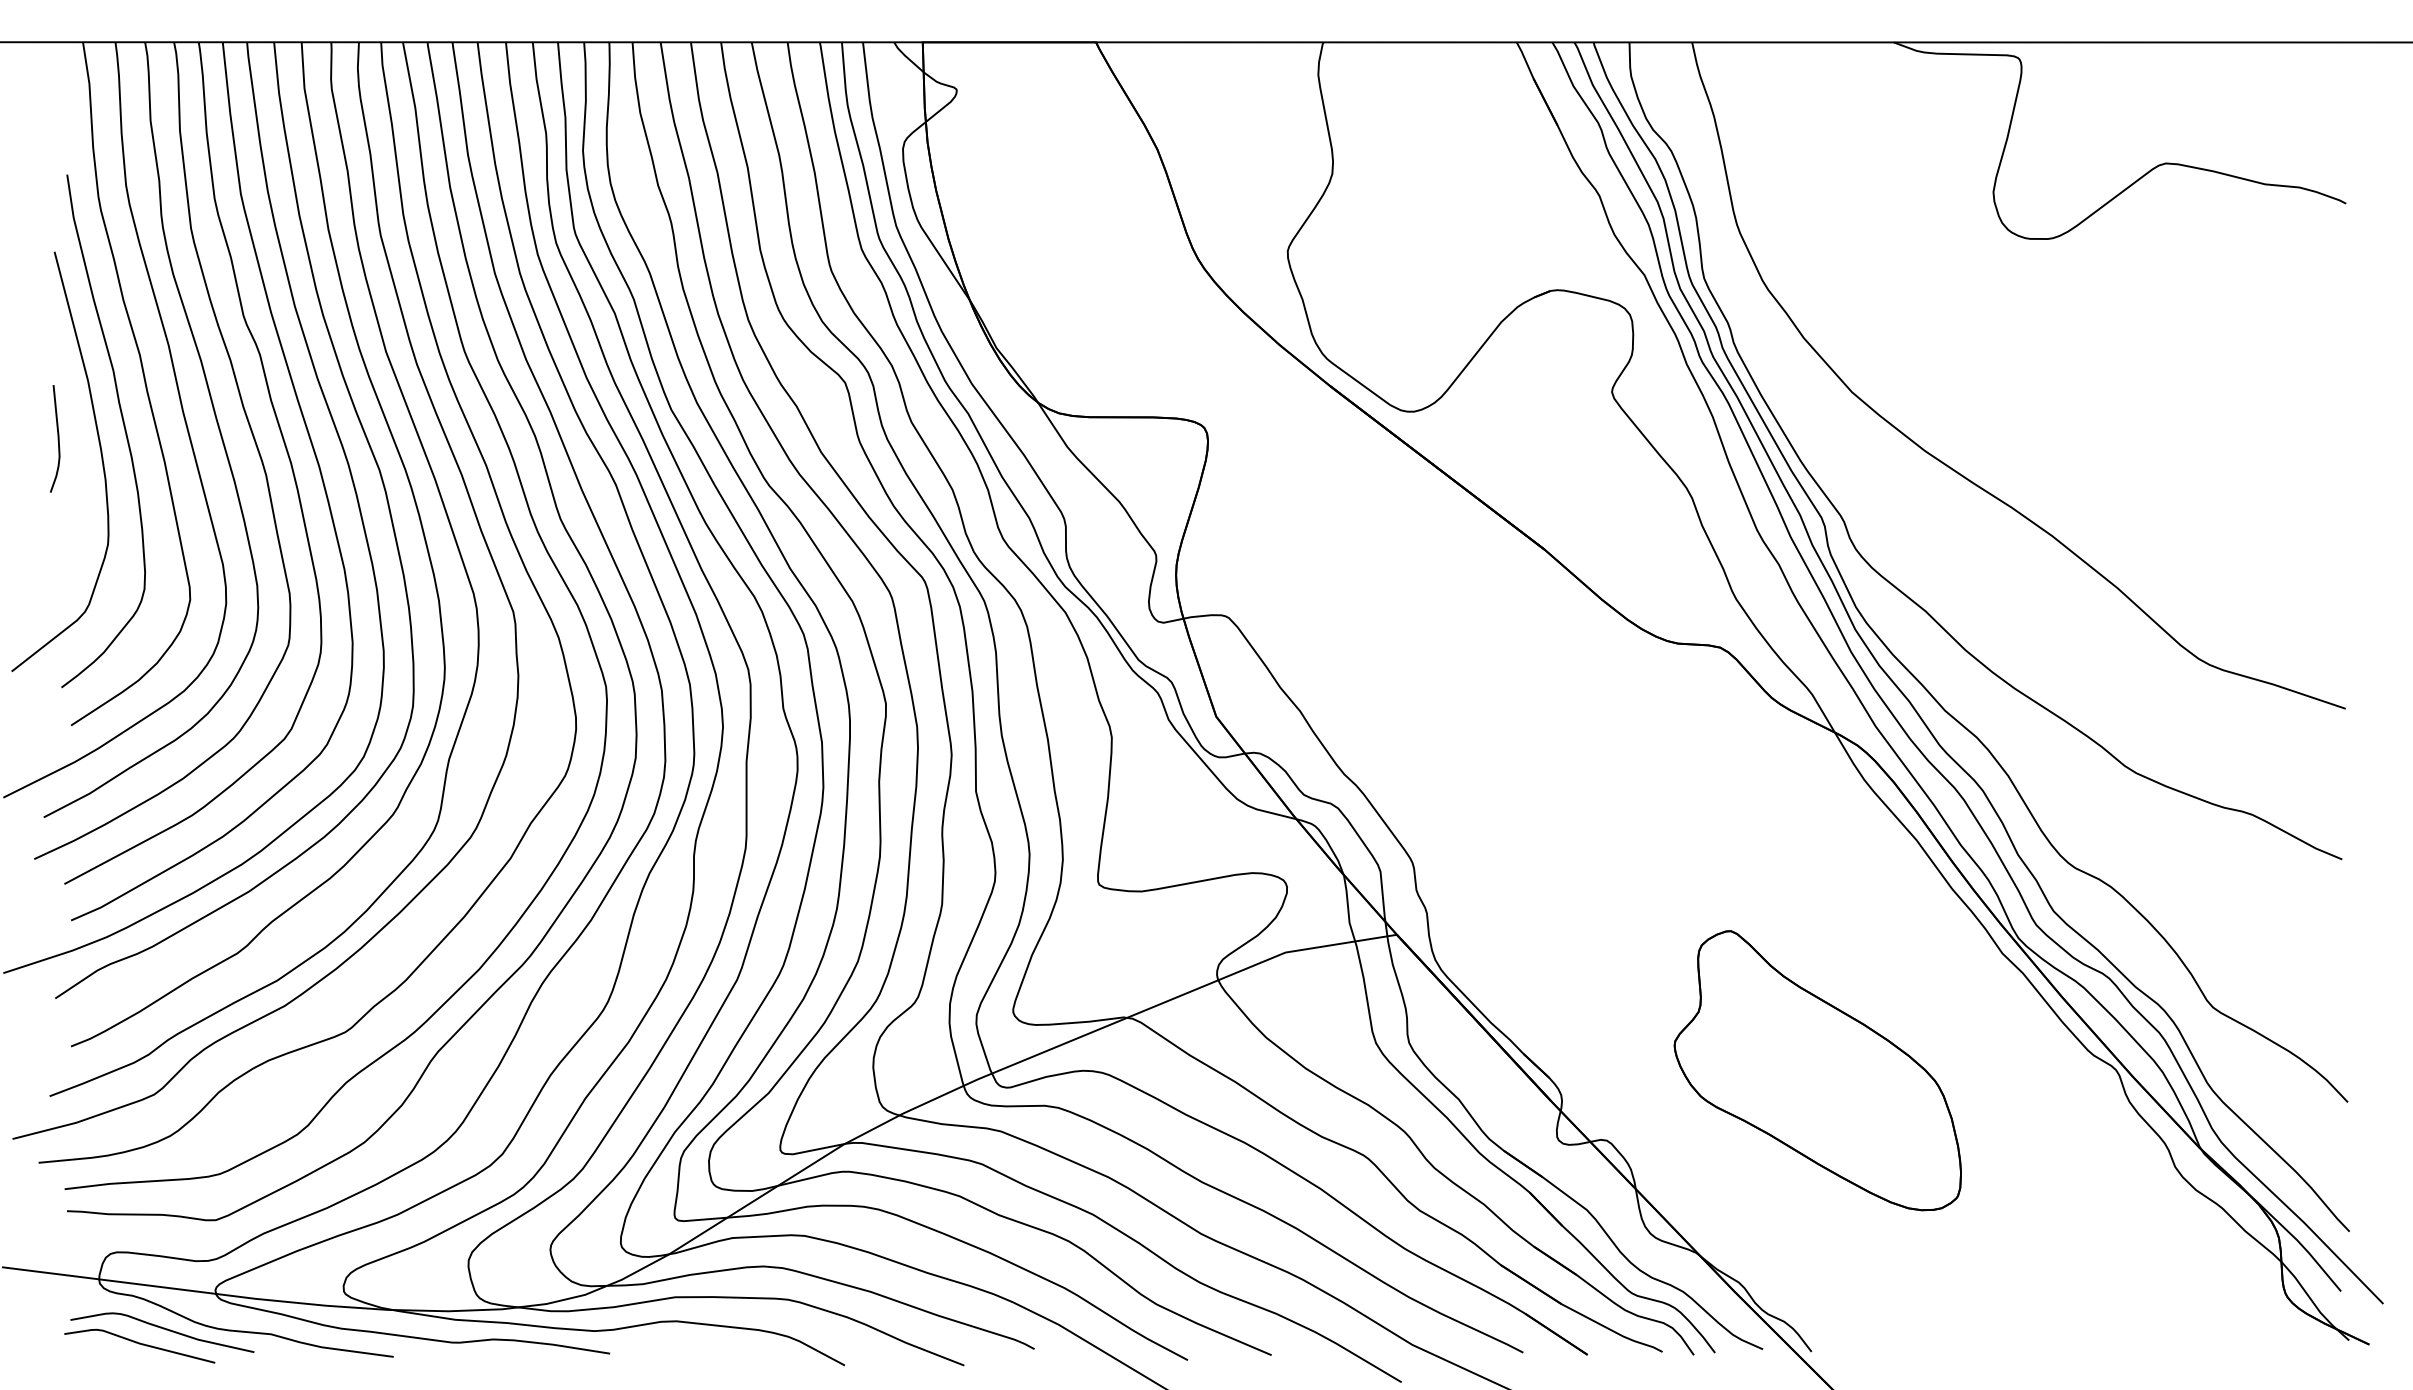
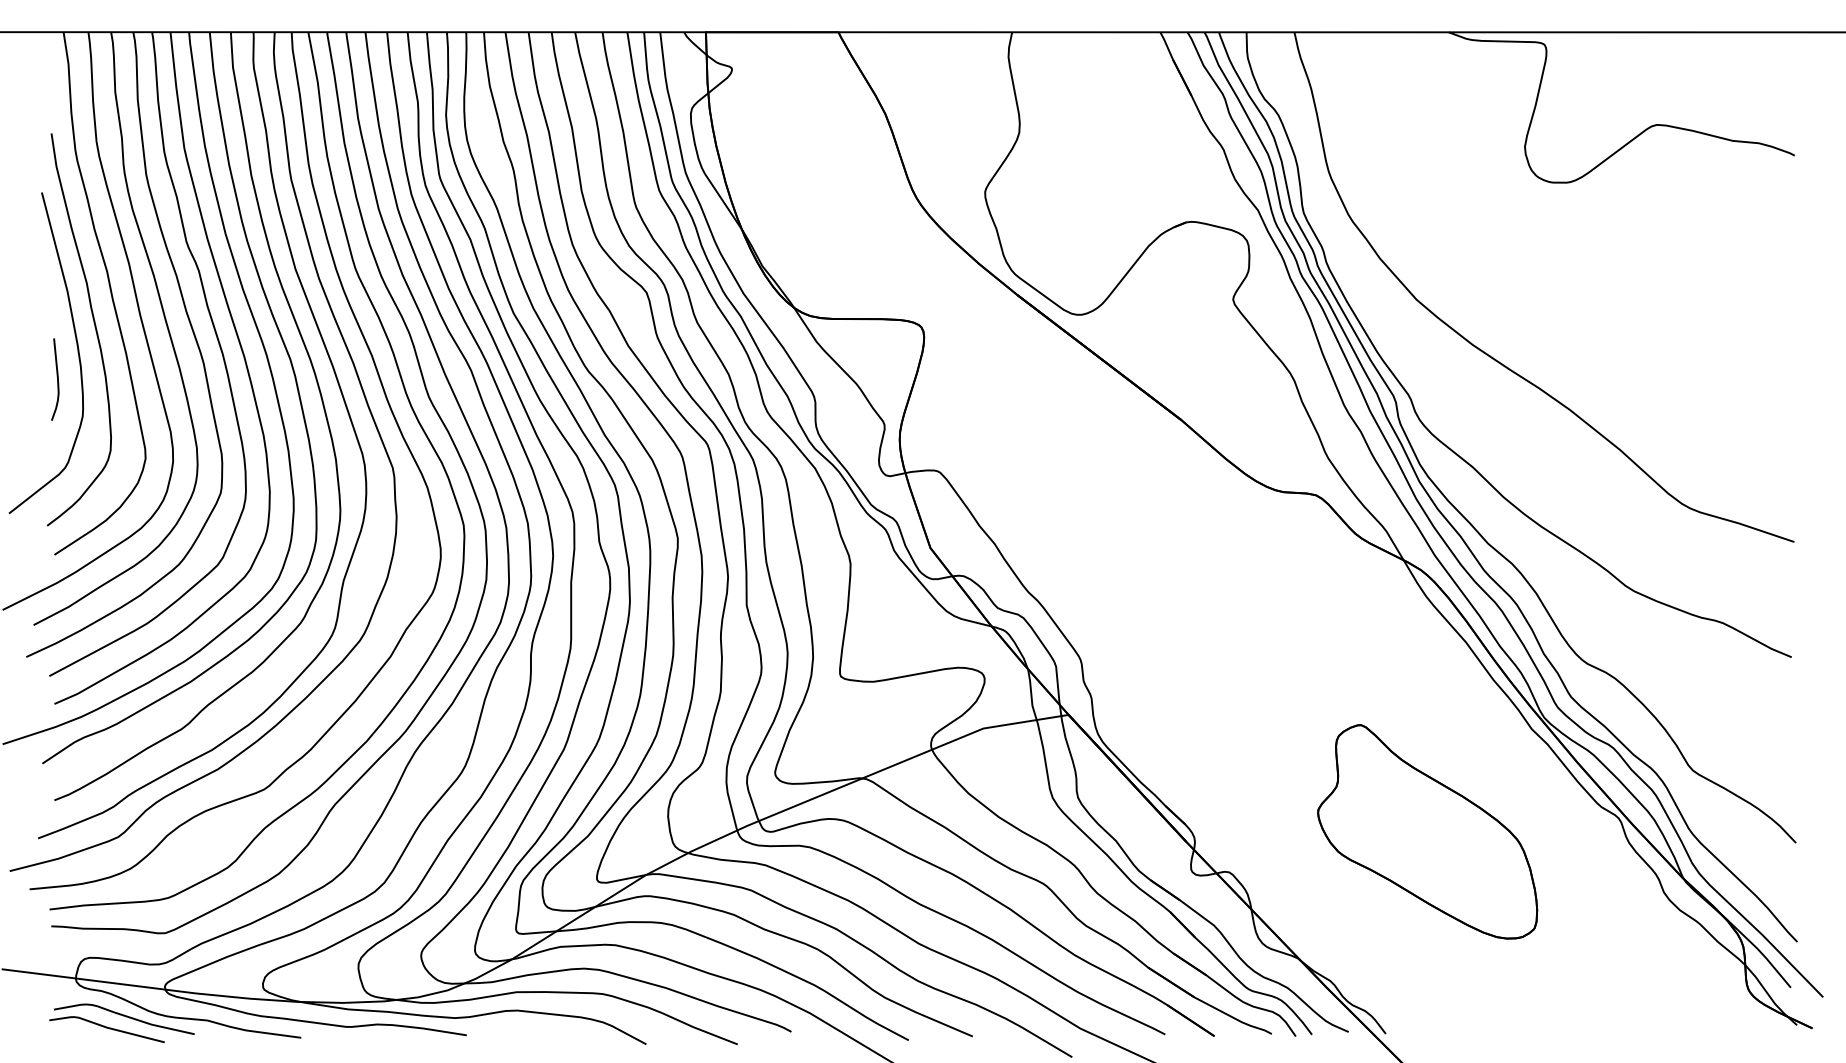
curve: (58, 438) -> (57, 379), moved
part: (1817, 1070) -> (1427, 831), moved

